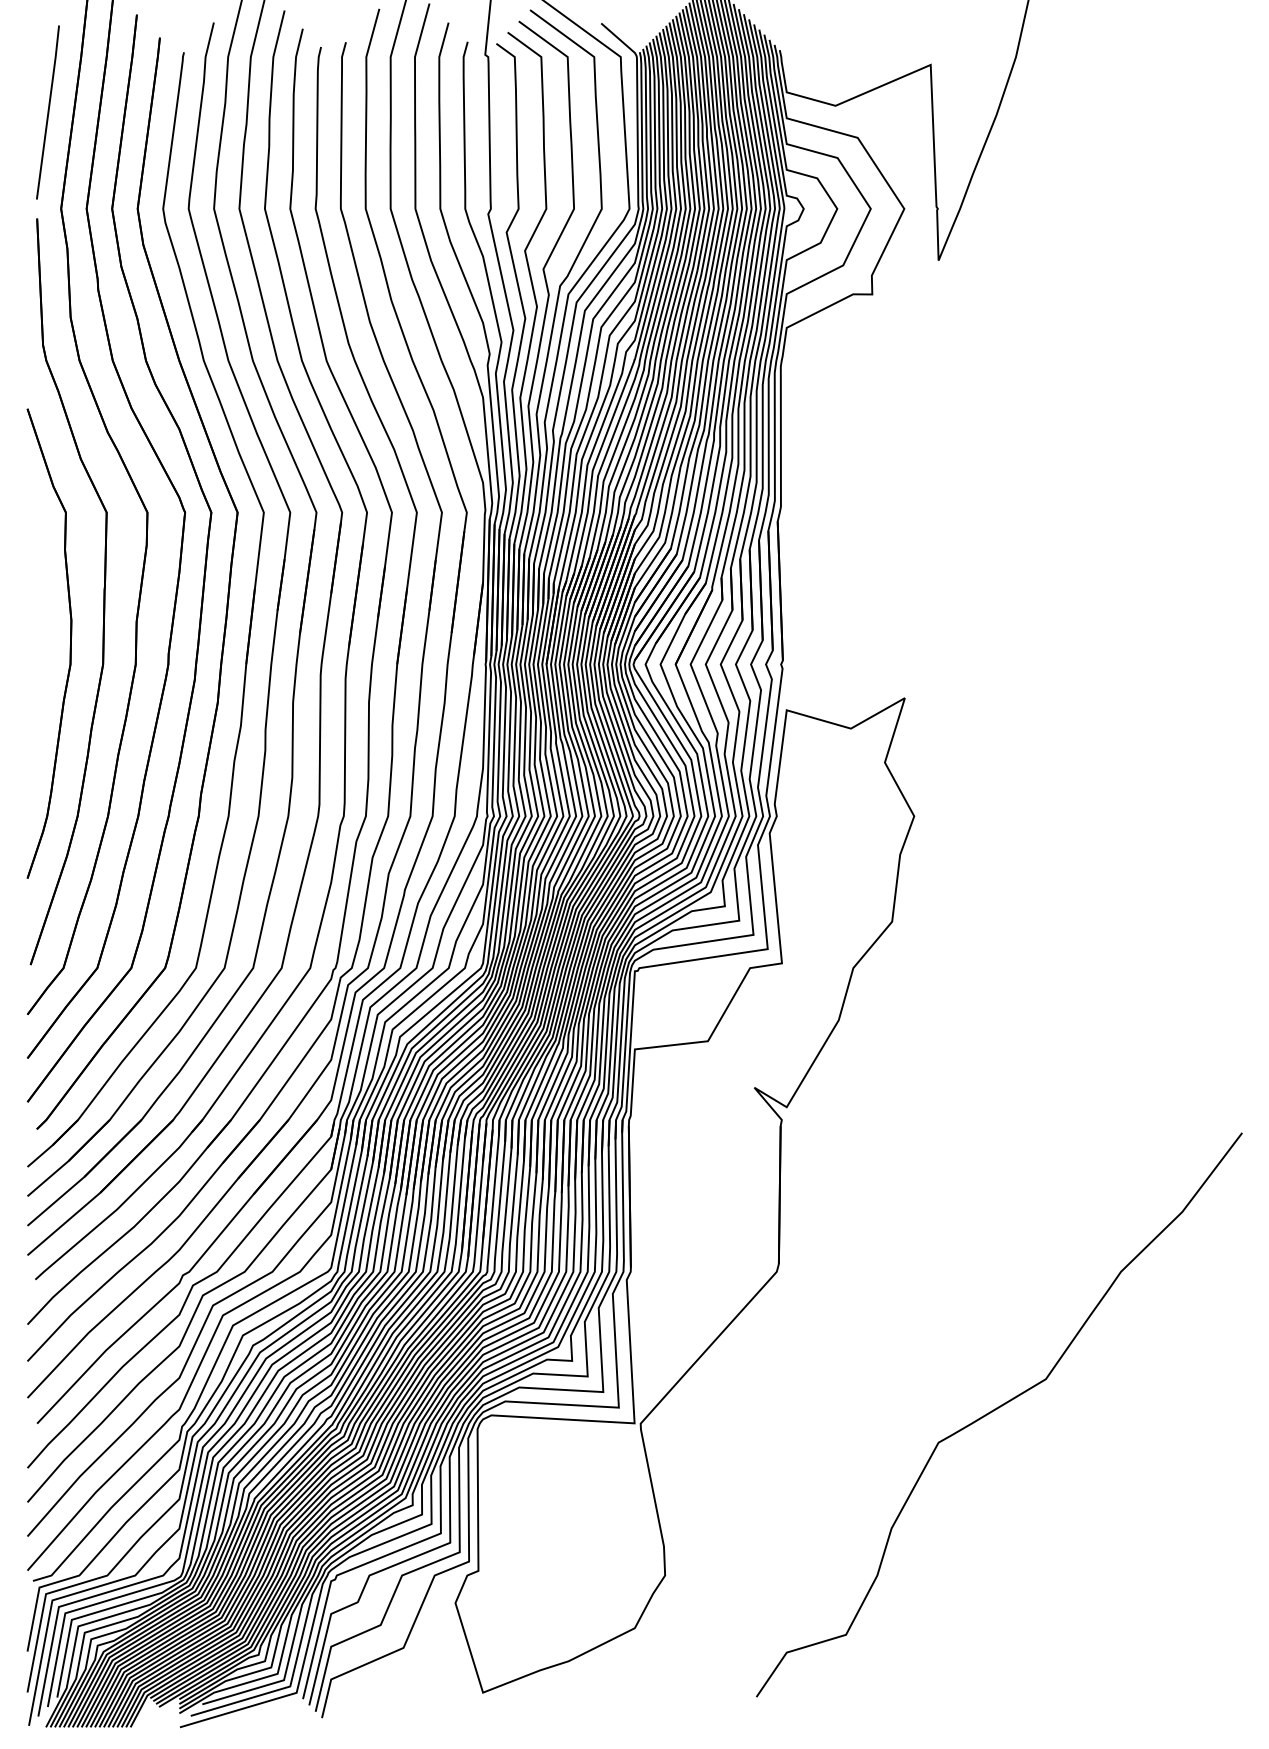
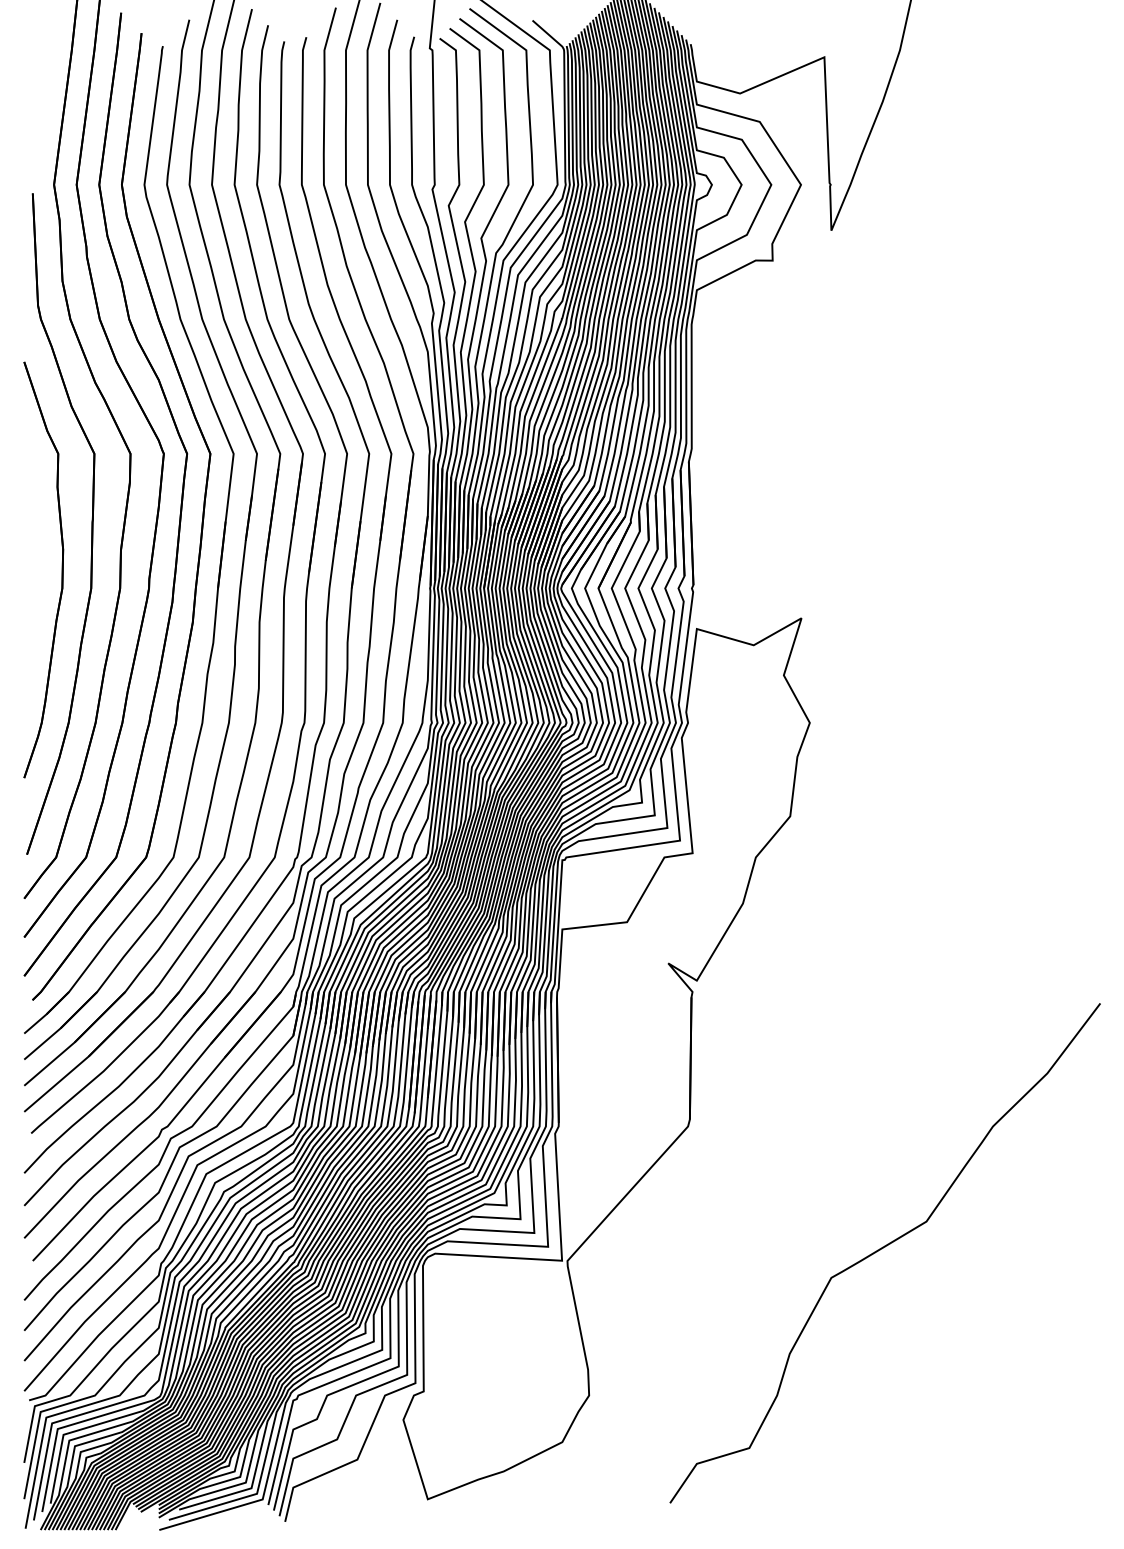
line: (47, 112) -> (41, 99), removed

